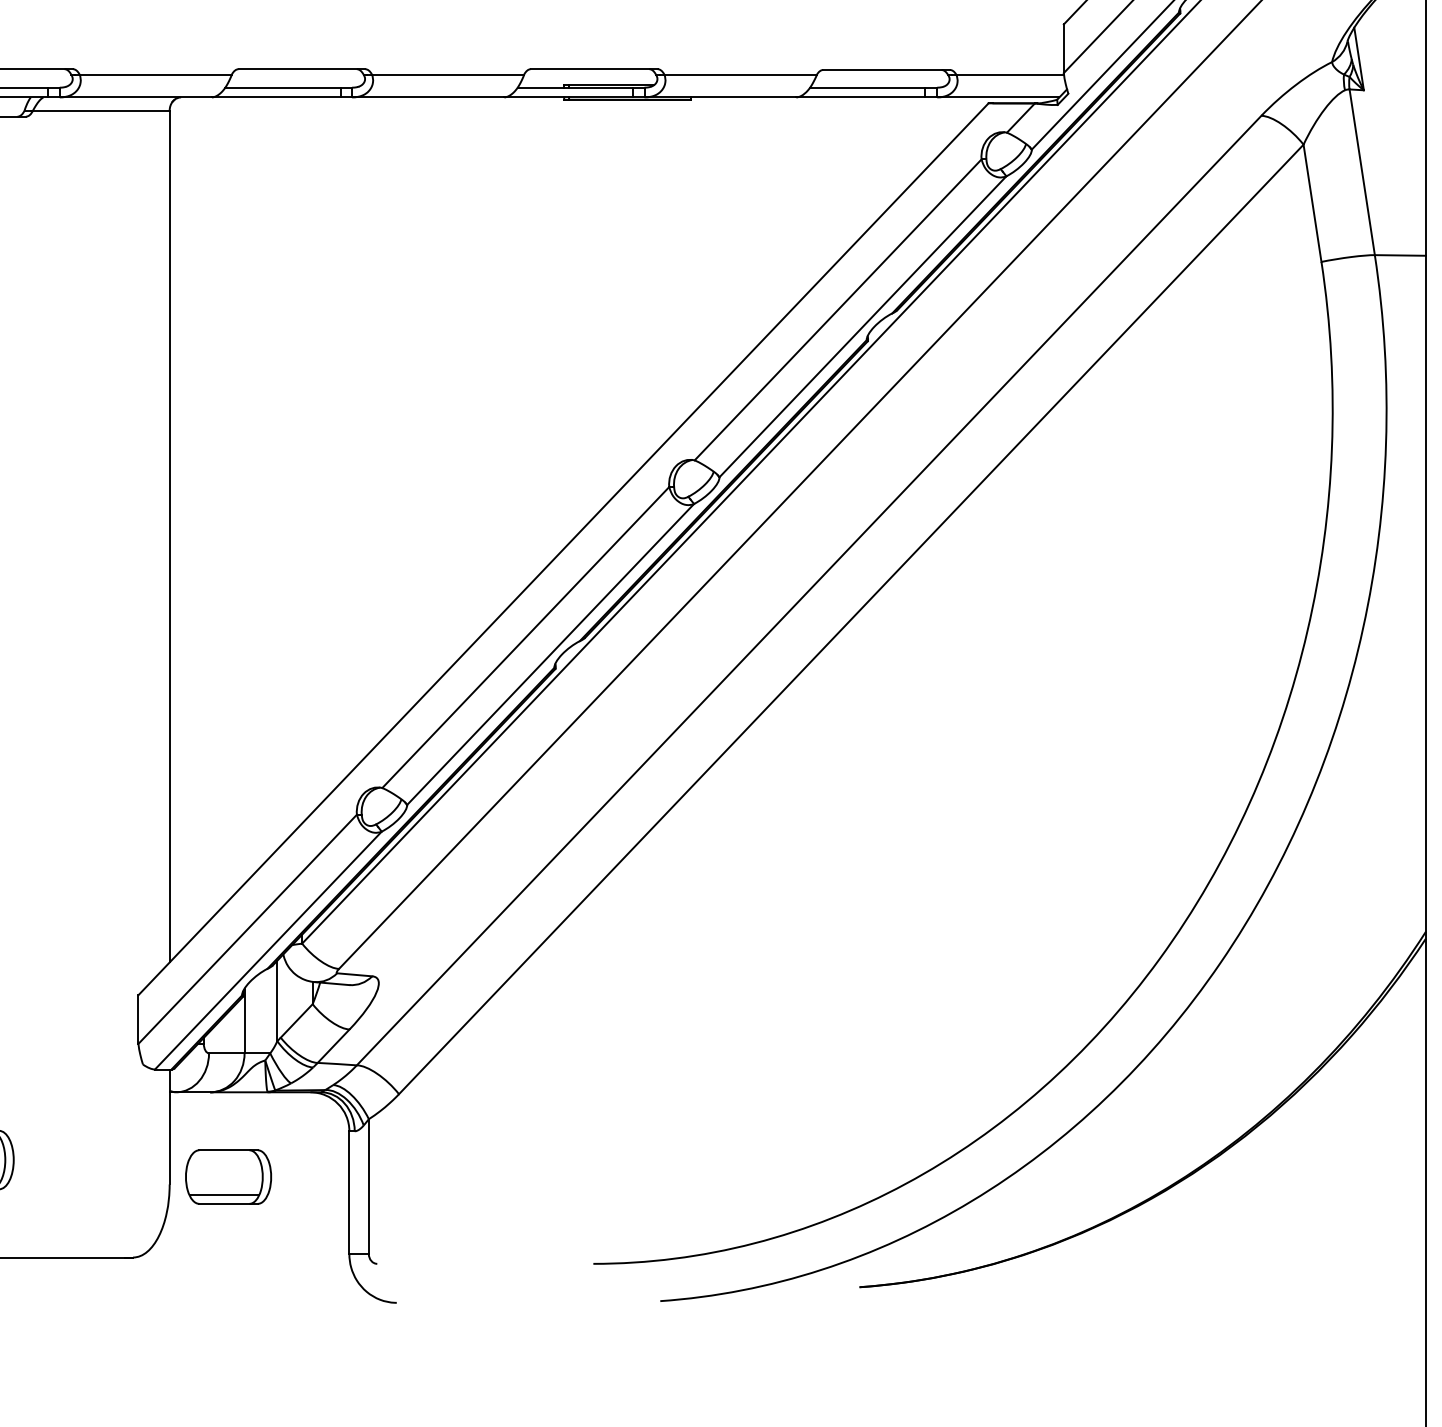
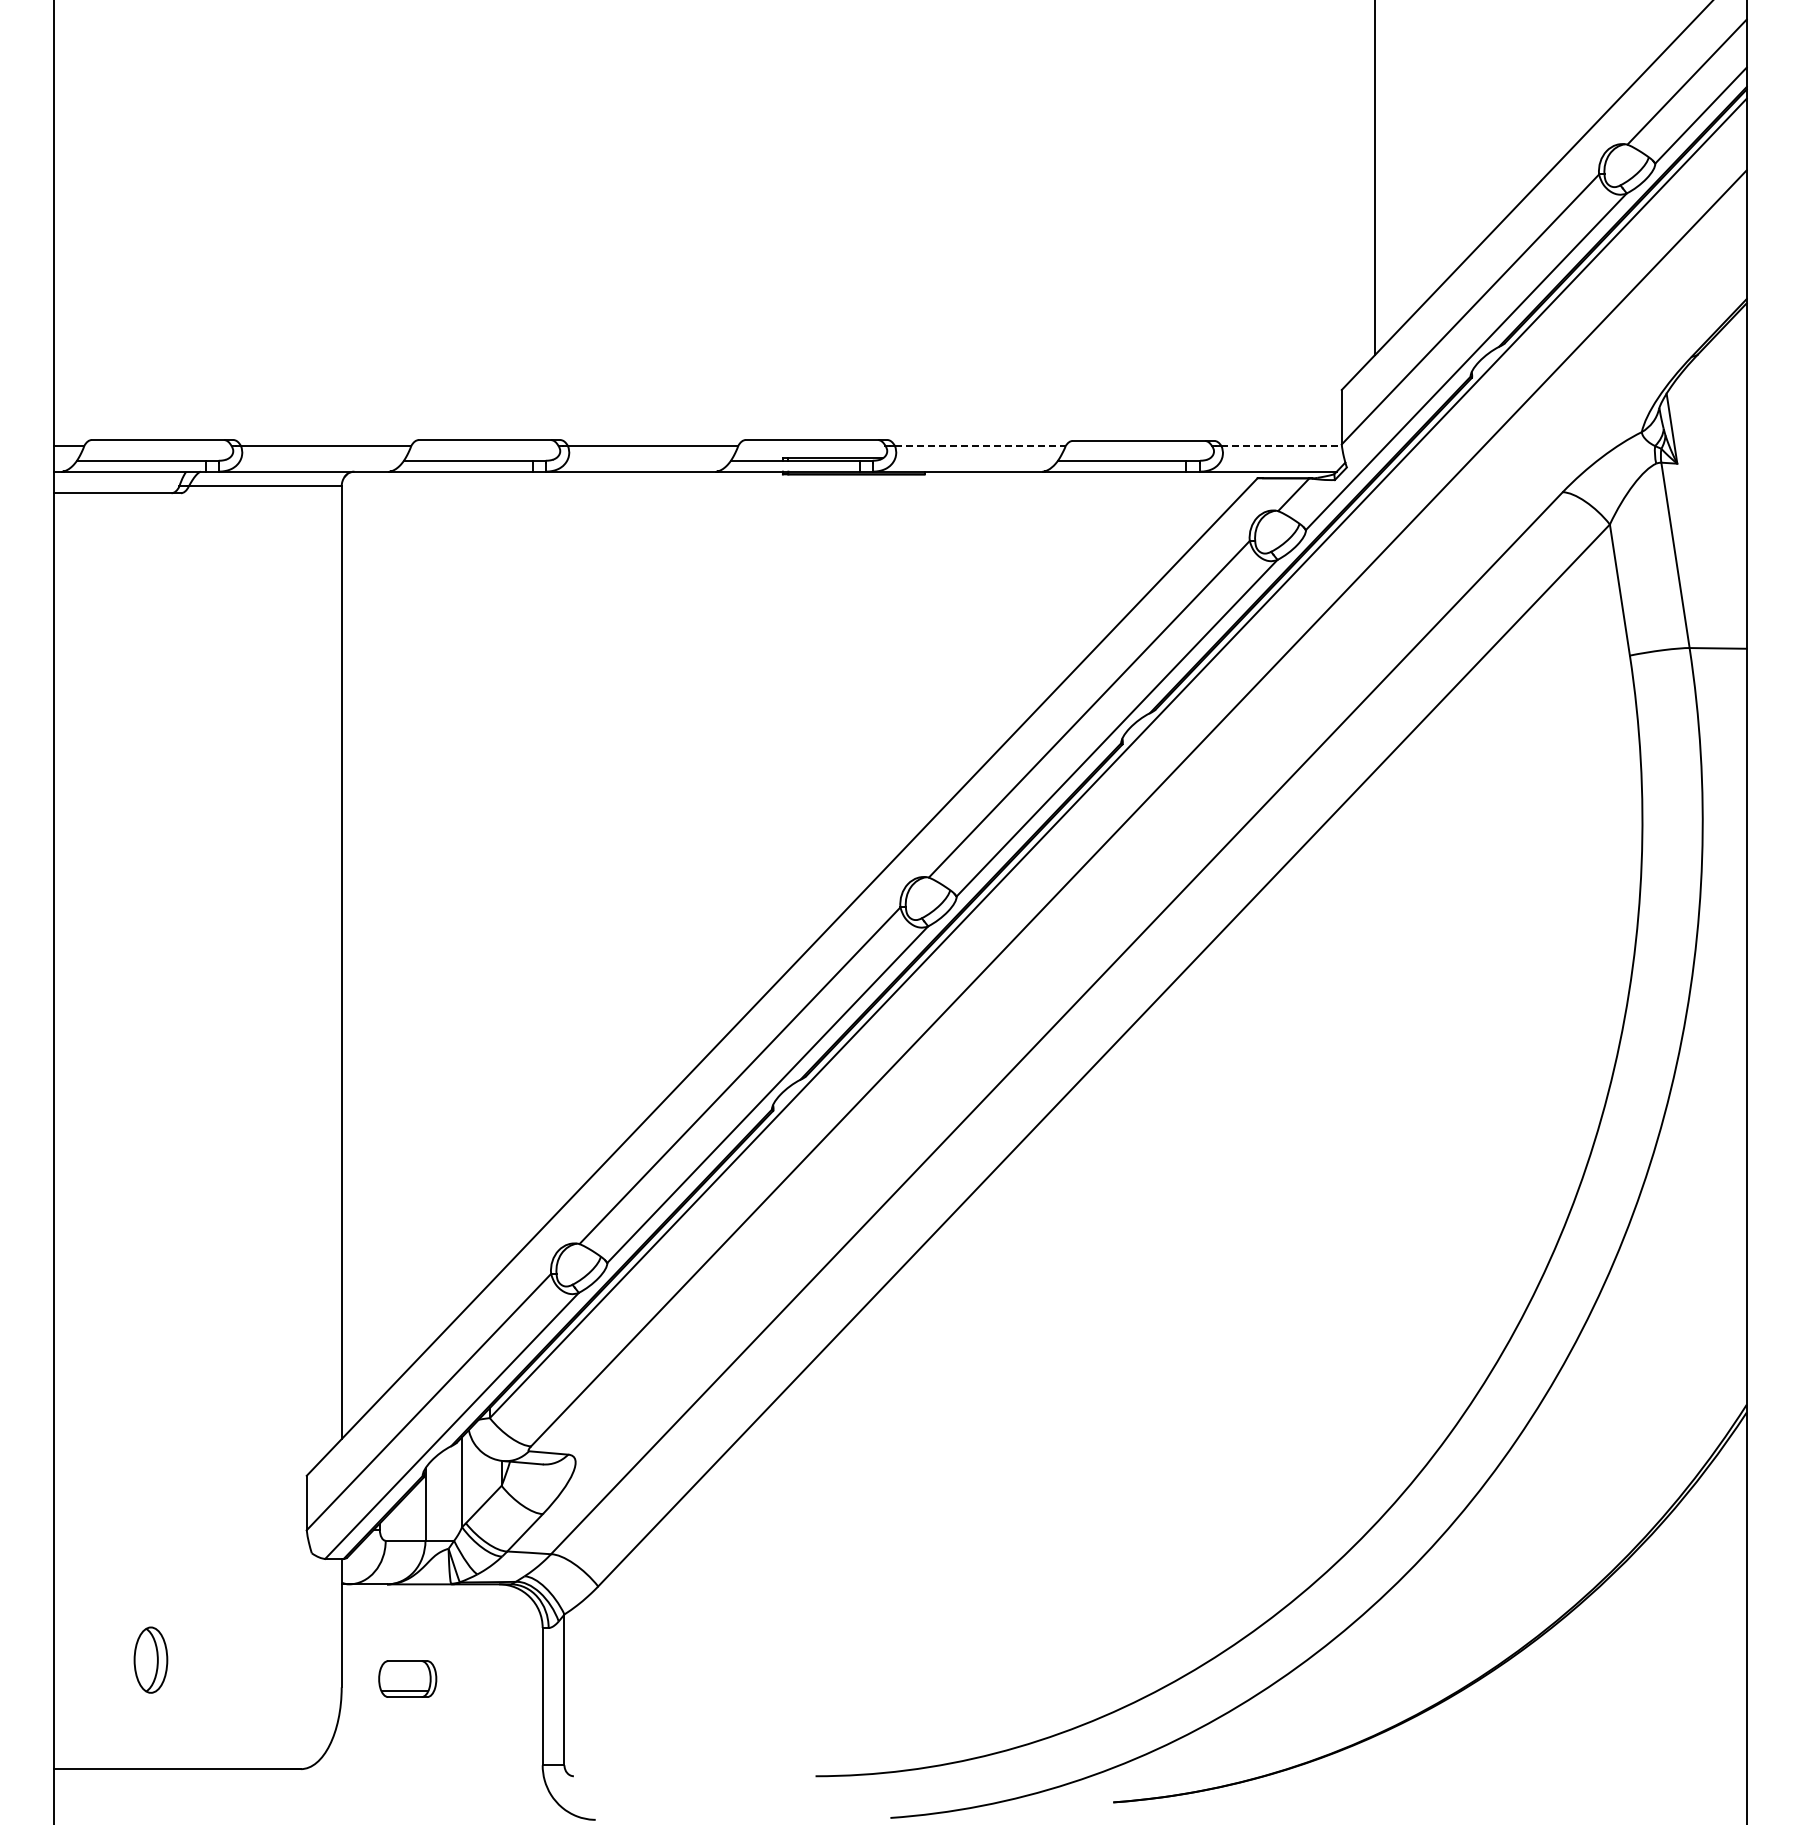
line: (740, 74) -> (980, 446), solid -> dashed
line: (1010, 74) -> (1282, 446), solid -> dashed
part: (228, 1176) -> (407, 1678), size x0.6

